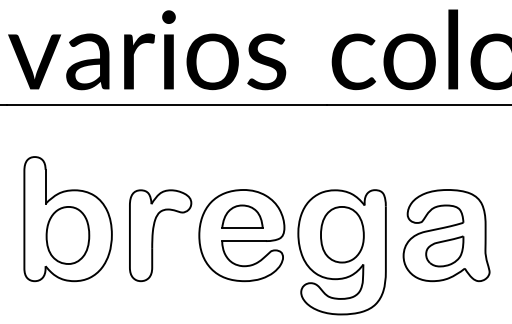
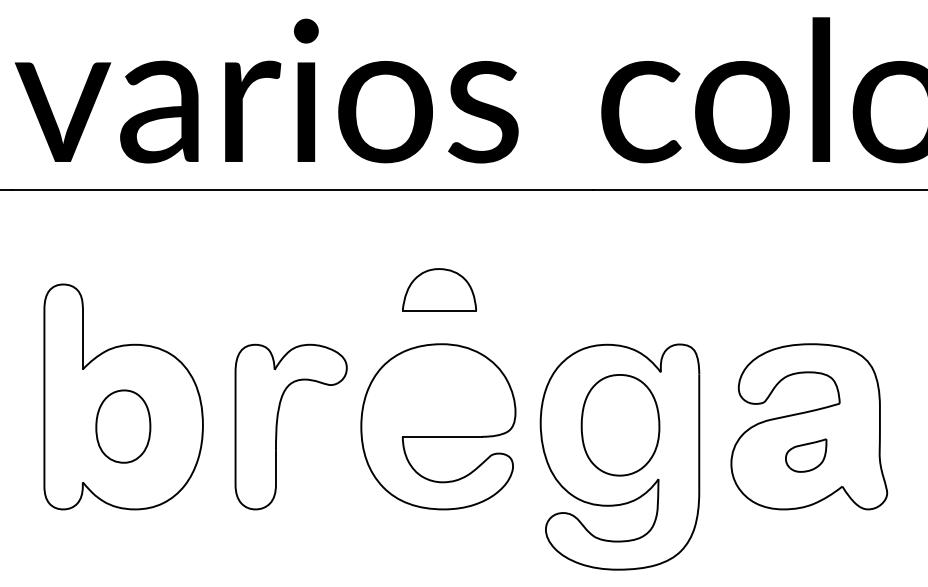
part: (242, 216) -> (439, 288), moved
part: (67, 235) -> (122, 426), size x0.7
part: (444, 251) -> (805, 455), size x0.6

